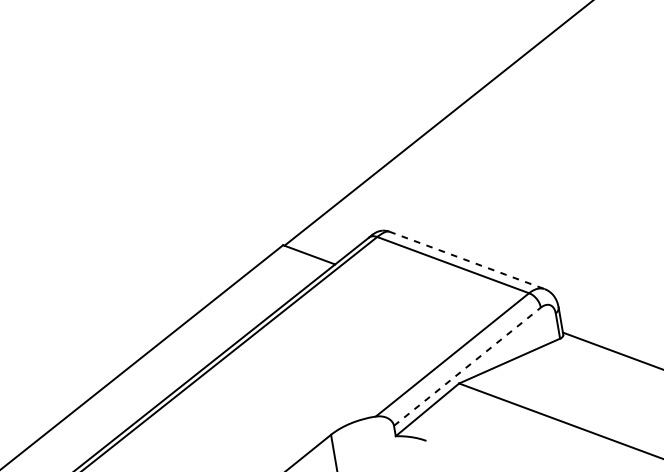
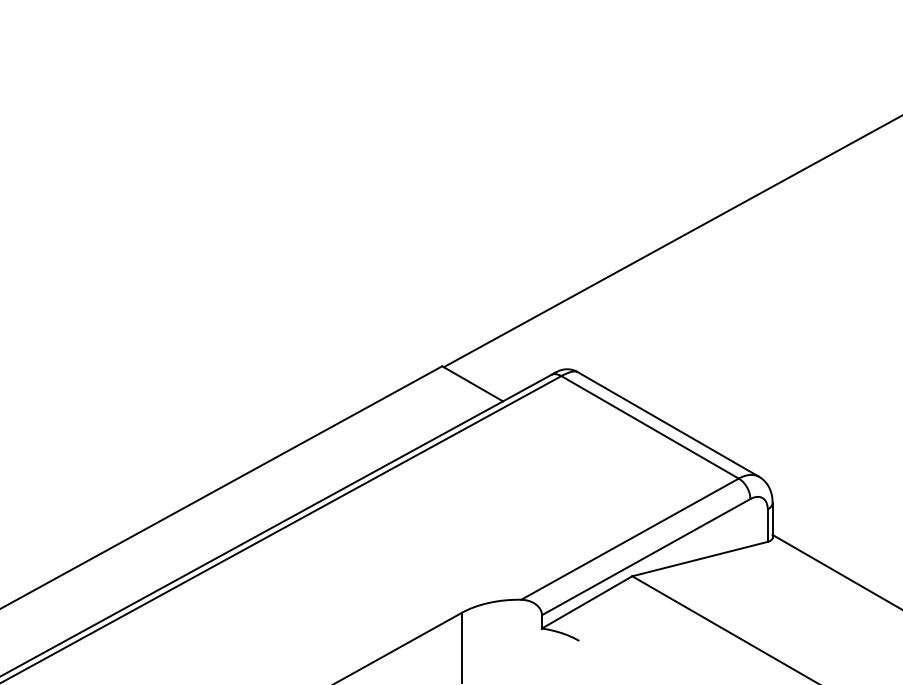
line: (467, 260) -> (668, 424), dashed -> solid
line: (467, 366) -> (646, 556), dashed -> solid

